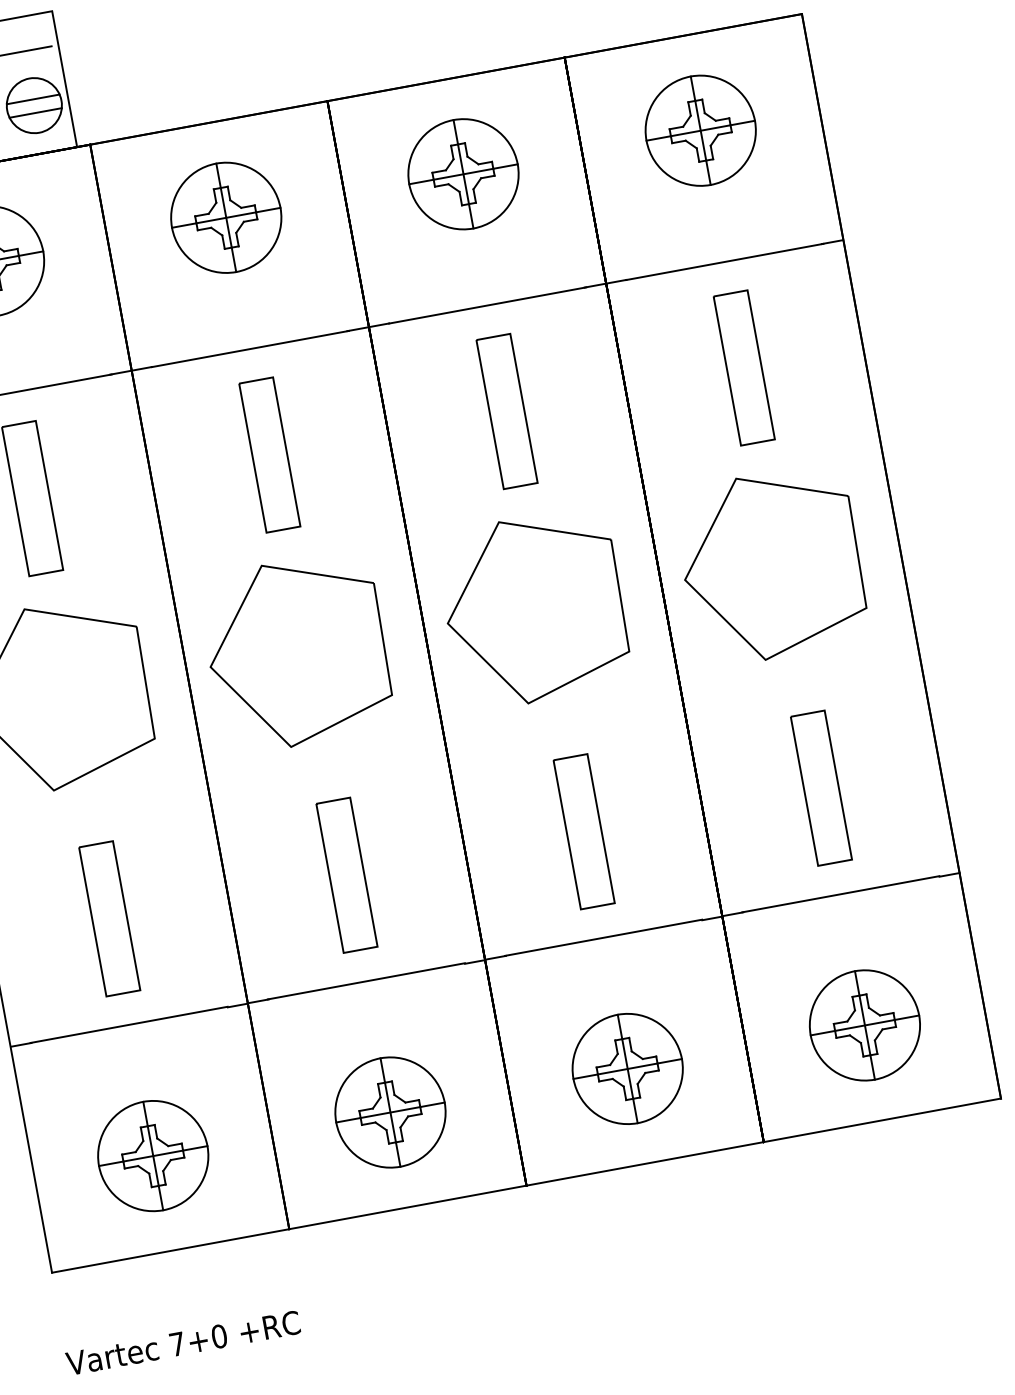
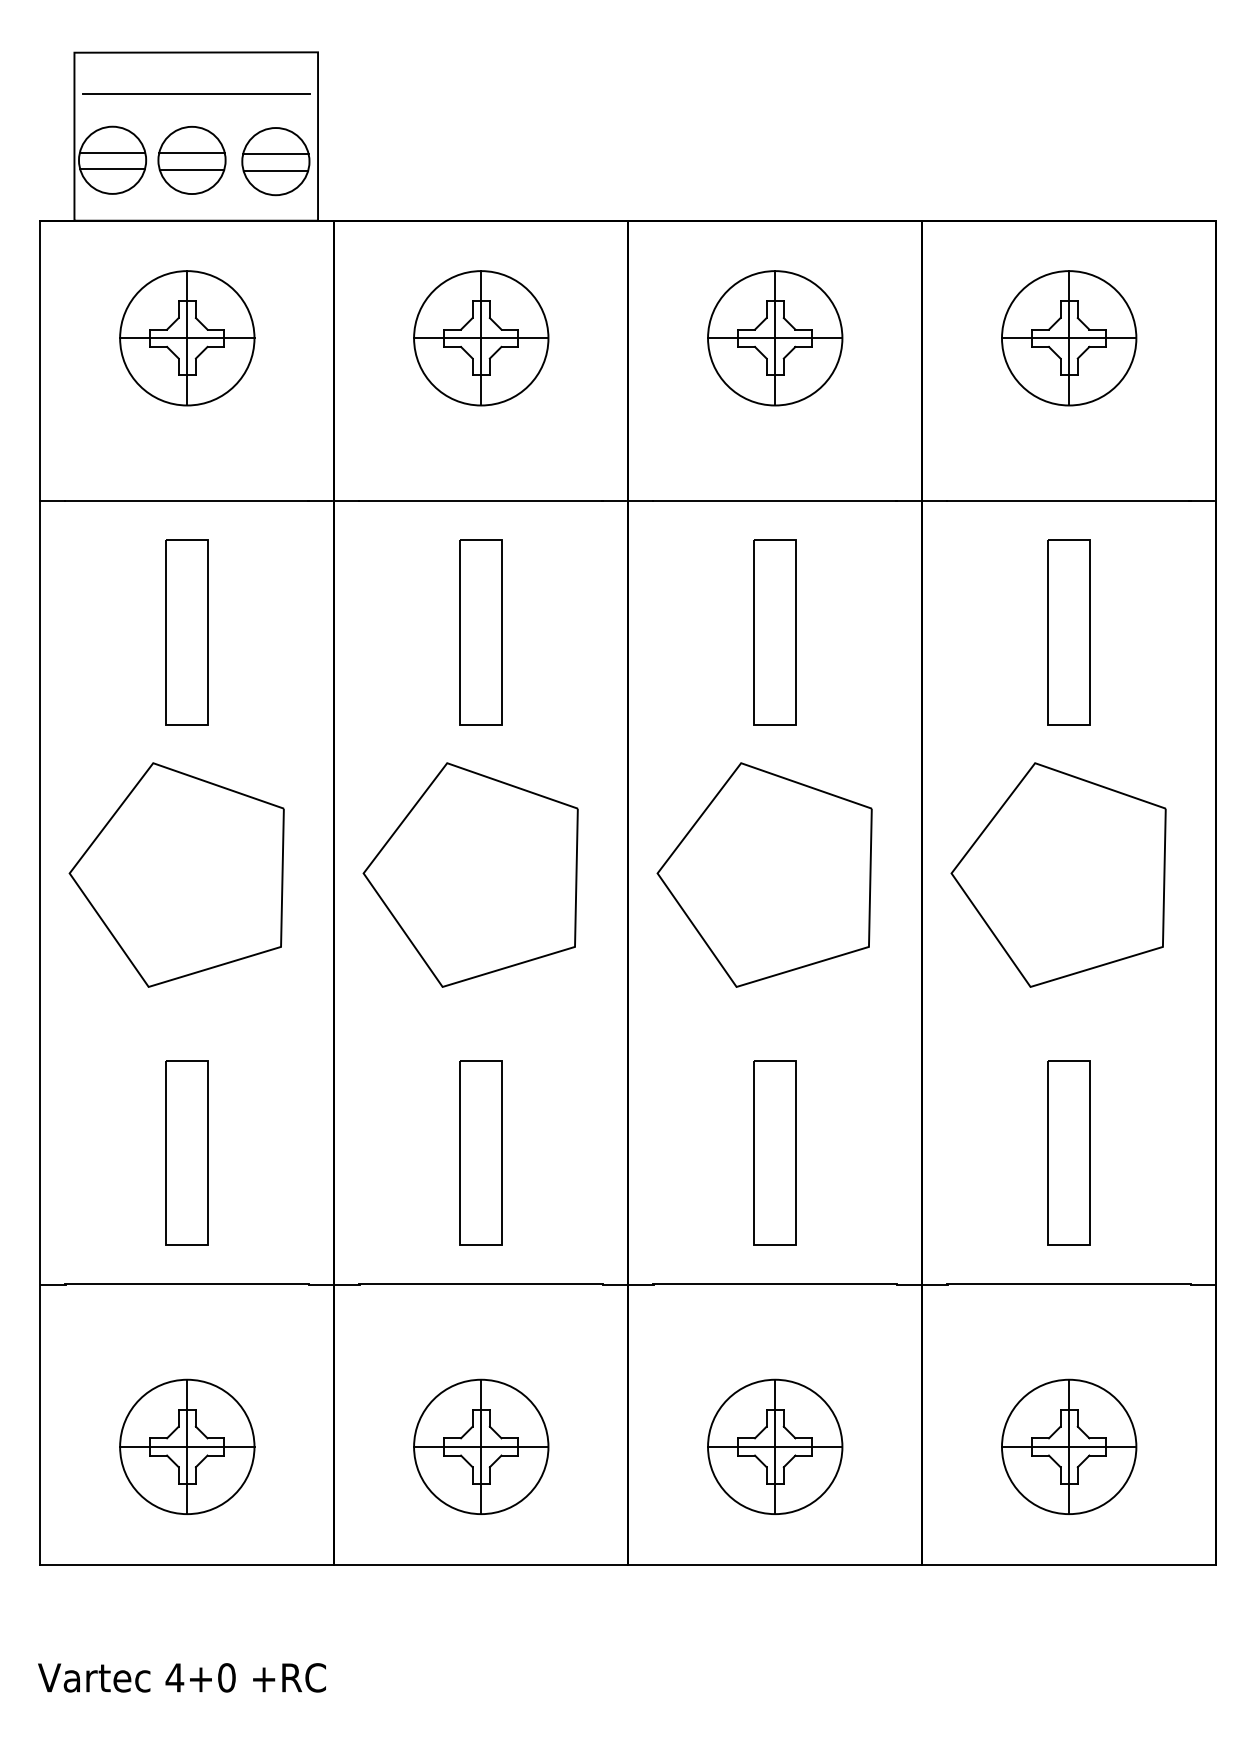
text: (177, 1344) -> (174, 1677), 7+0 -> 4+0

